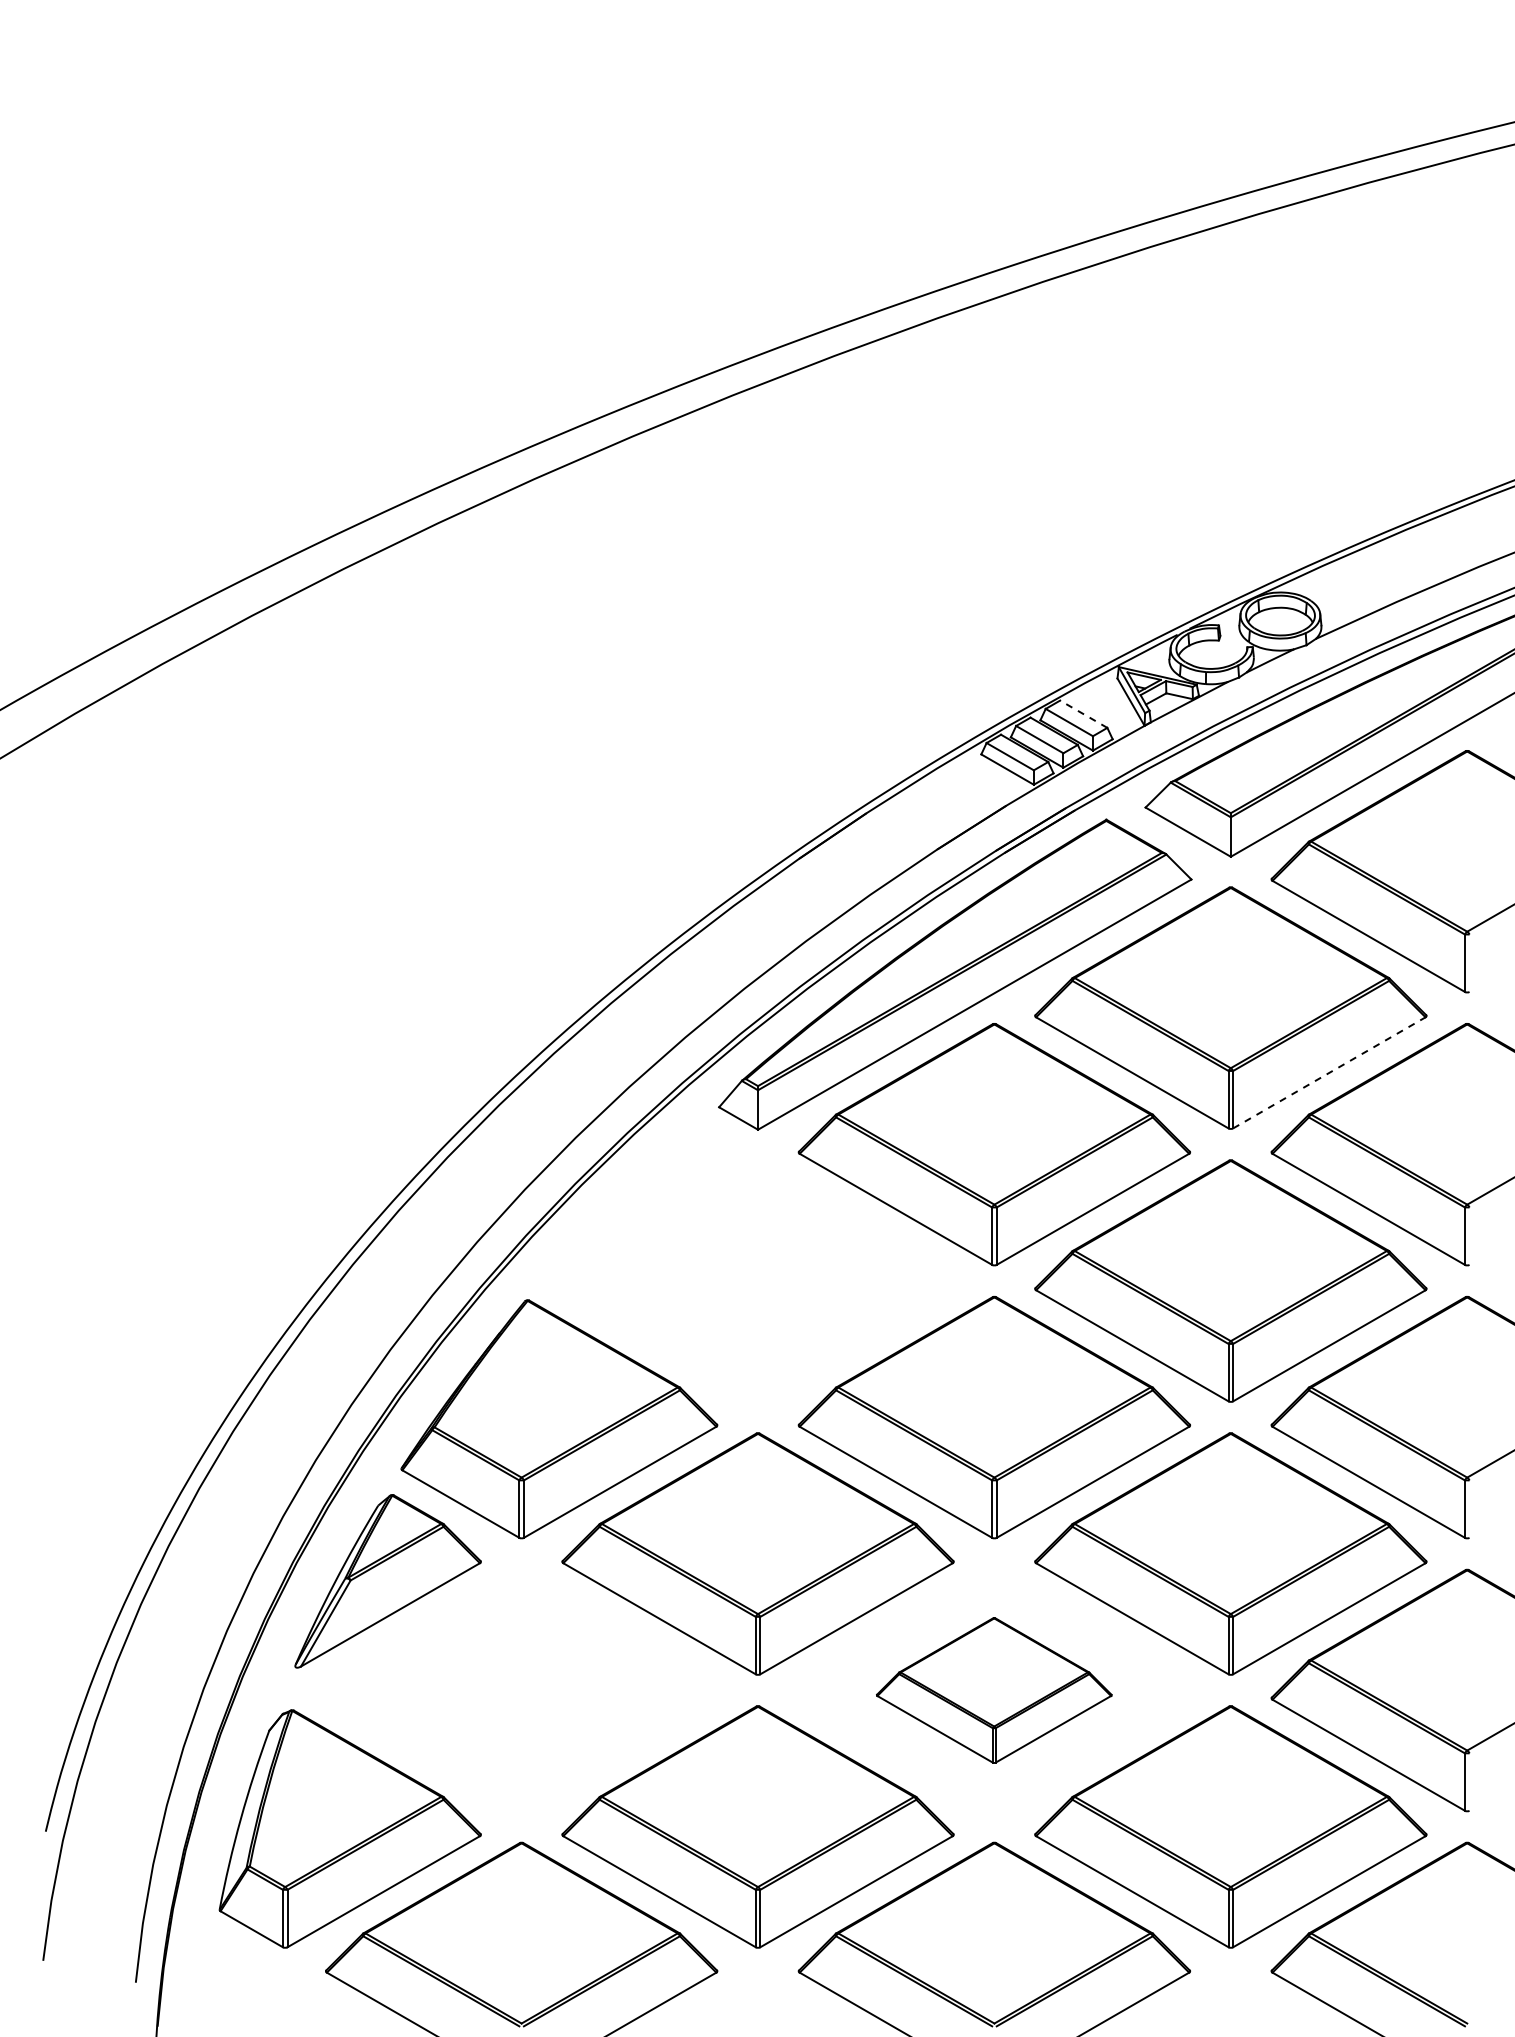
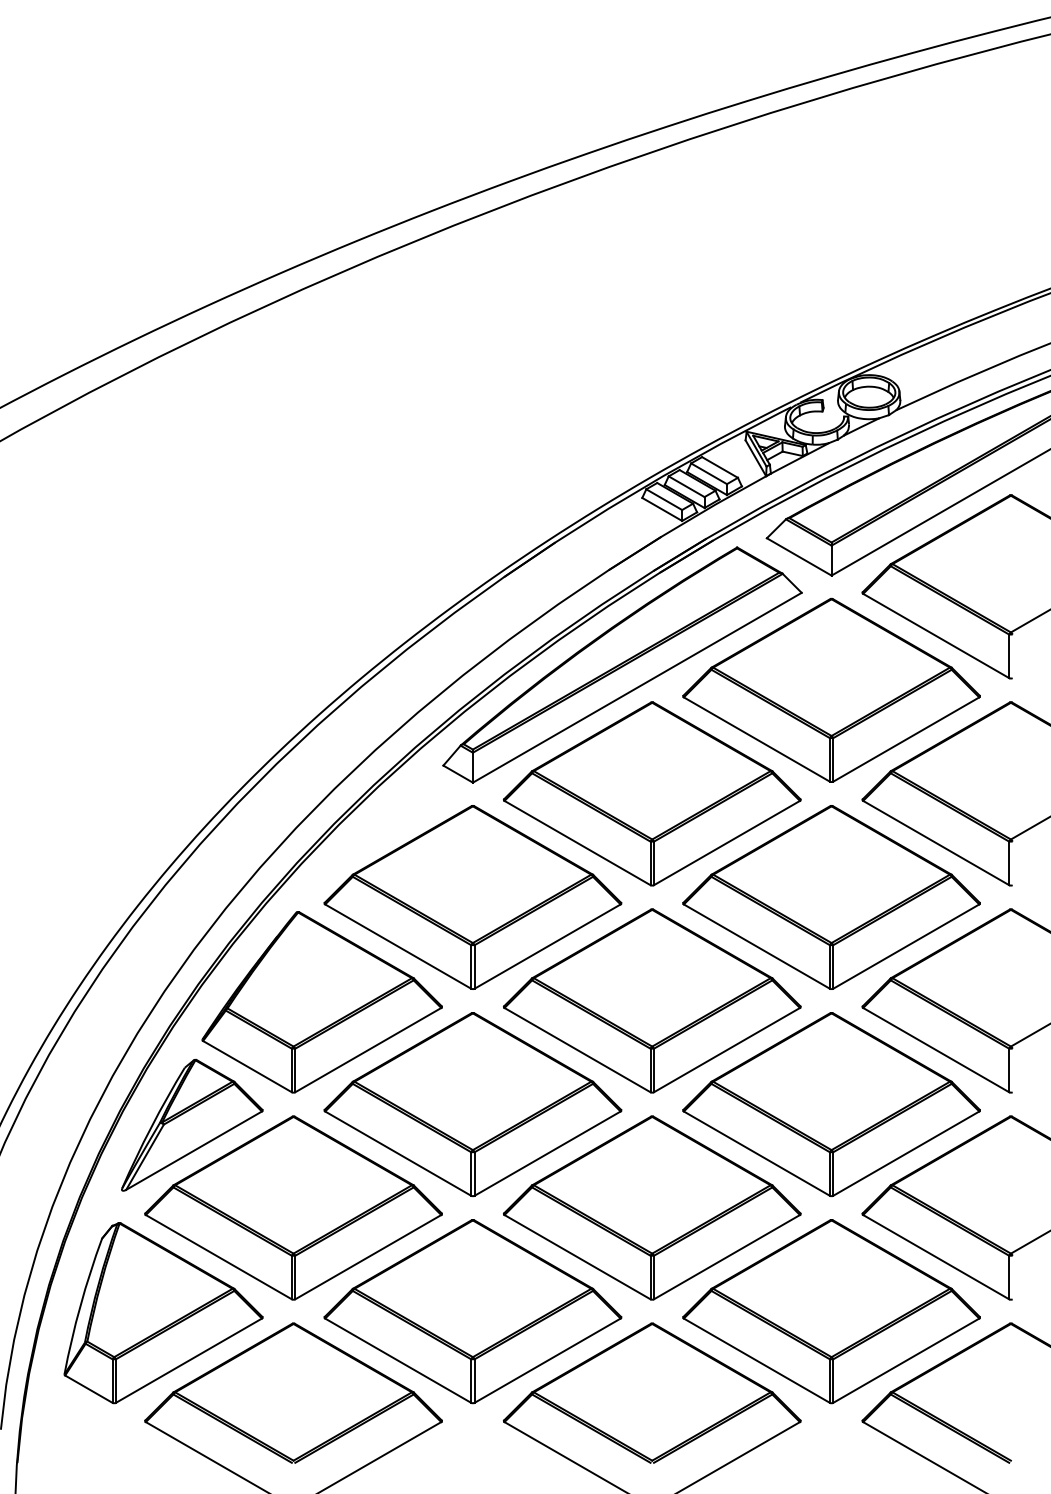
line: (1083, 714) -> (719, 467), dashed -> solid
line: (1329, 1072) -> (906, 739), dashed -> solid
part: (757, 1280) -> (472, 897), added
part: (521, 1690) -> (293, 1208), added
part: (993, 1690) -> (651, 1208), size x1.67

